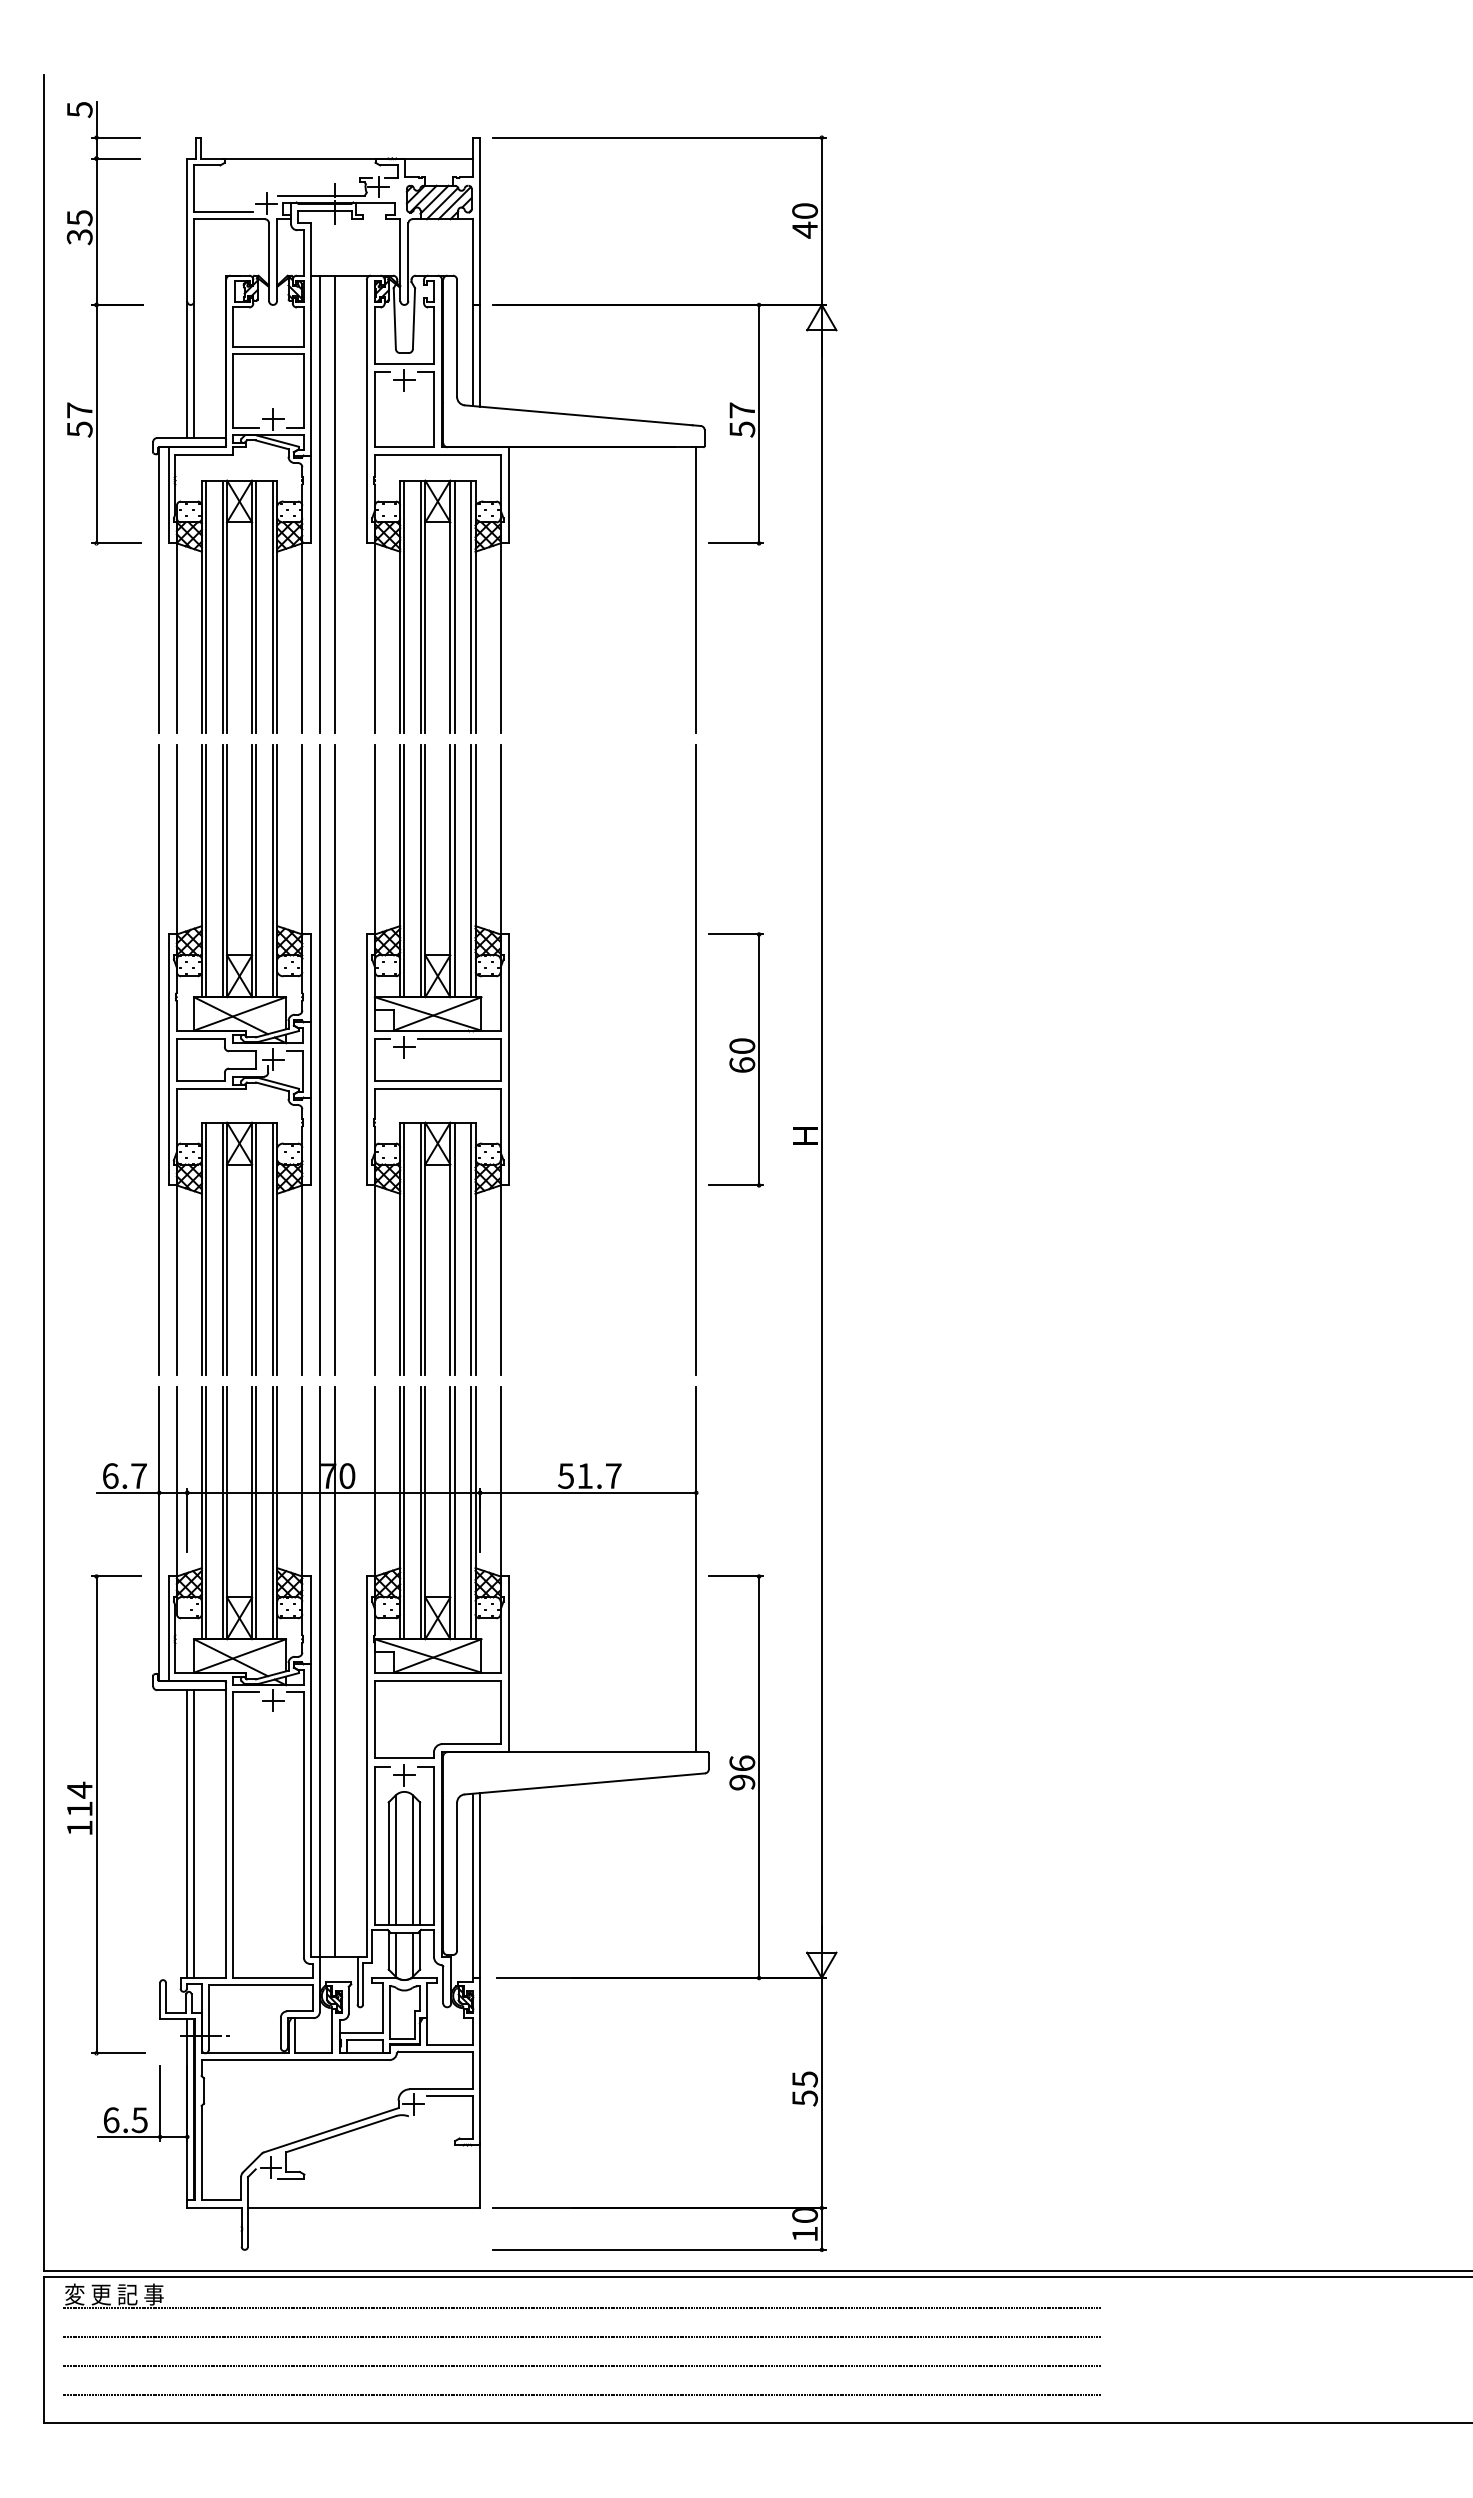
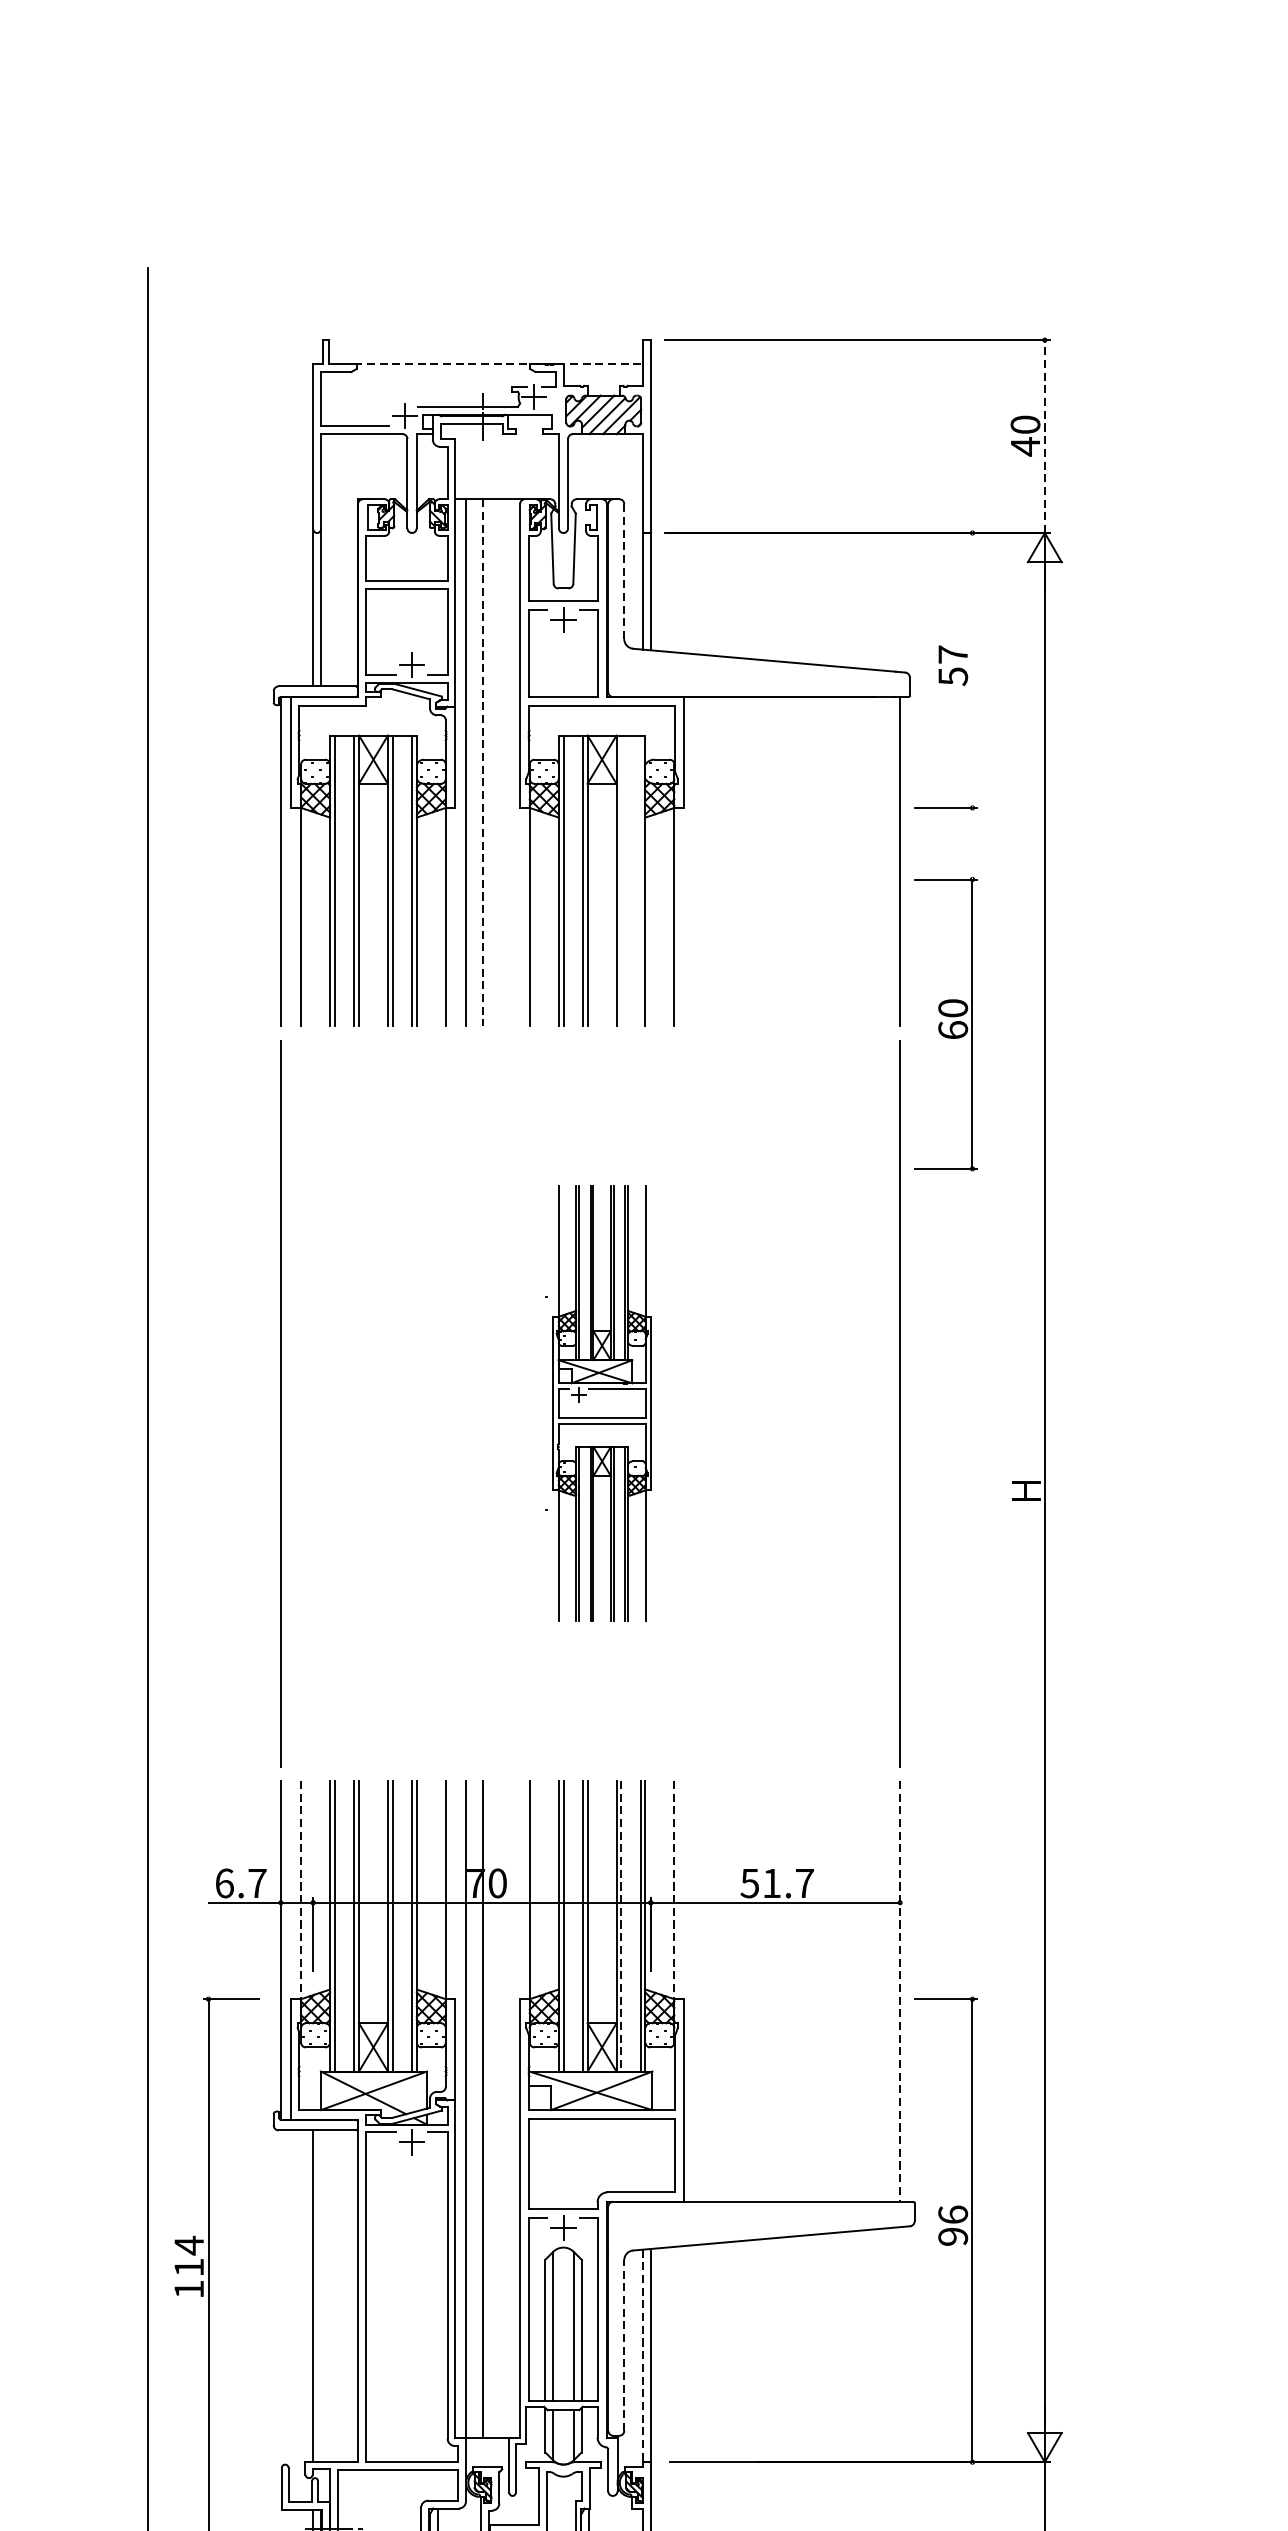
line: (348, 158) -> (499, 364), solid -> dashed
line: (821, 221) -> (1044, 436), solid -> dashed
part: (97, 323) -> (209, 554), removed
line: (457, 338) -> (624, 571), solid -> dashed
line: (759, 423) -> (972, 669), removed
line: (334, 504) -> (482, 763), solid -> dashed
line: (454, 606) -> (621, 880), removed
line: (471, 606) -> (640, 880), removed
part: (239, 1059) -> (373, 1403), removed
line: (319, 1059) -> (465, 1403), removed
line: (334, 1059) -> (482, 1403), removed
part: (437, 1059) -> (601, 1403), size x0.6
part: (735, 1059) -> (945, 1023), moved
line: (176, 1482) -> (300, 1890), solid -> dashed
line: (500, 1482) -> (674, 1890), solid -> dashed
line: (454, 1513) -> (621, 1926), solid -> dashed
line: (696, 1570) -> (900, 1992), solid -> dashed
line: (194, 1834) -> (321, 2296), removed
line: (457, 1876) -> (624, 2345), solid -> dashed
line: (473, 1886) -> (643, 2356), solid -> dashed

